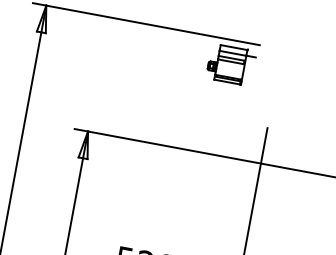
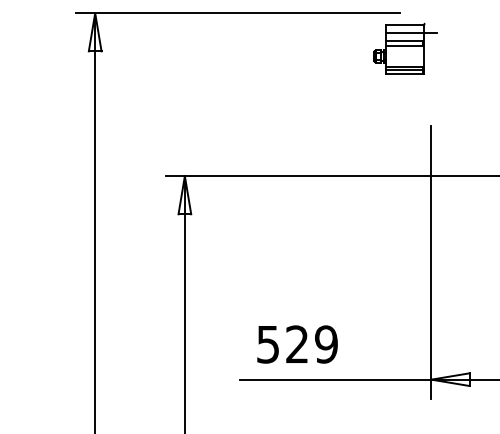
part: (231, 64) -> (405, 48), moved

